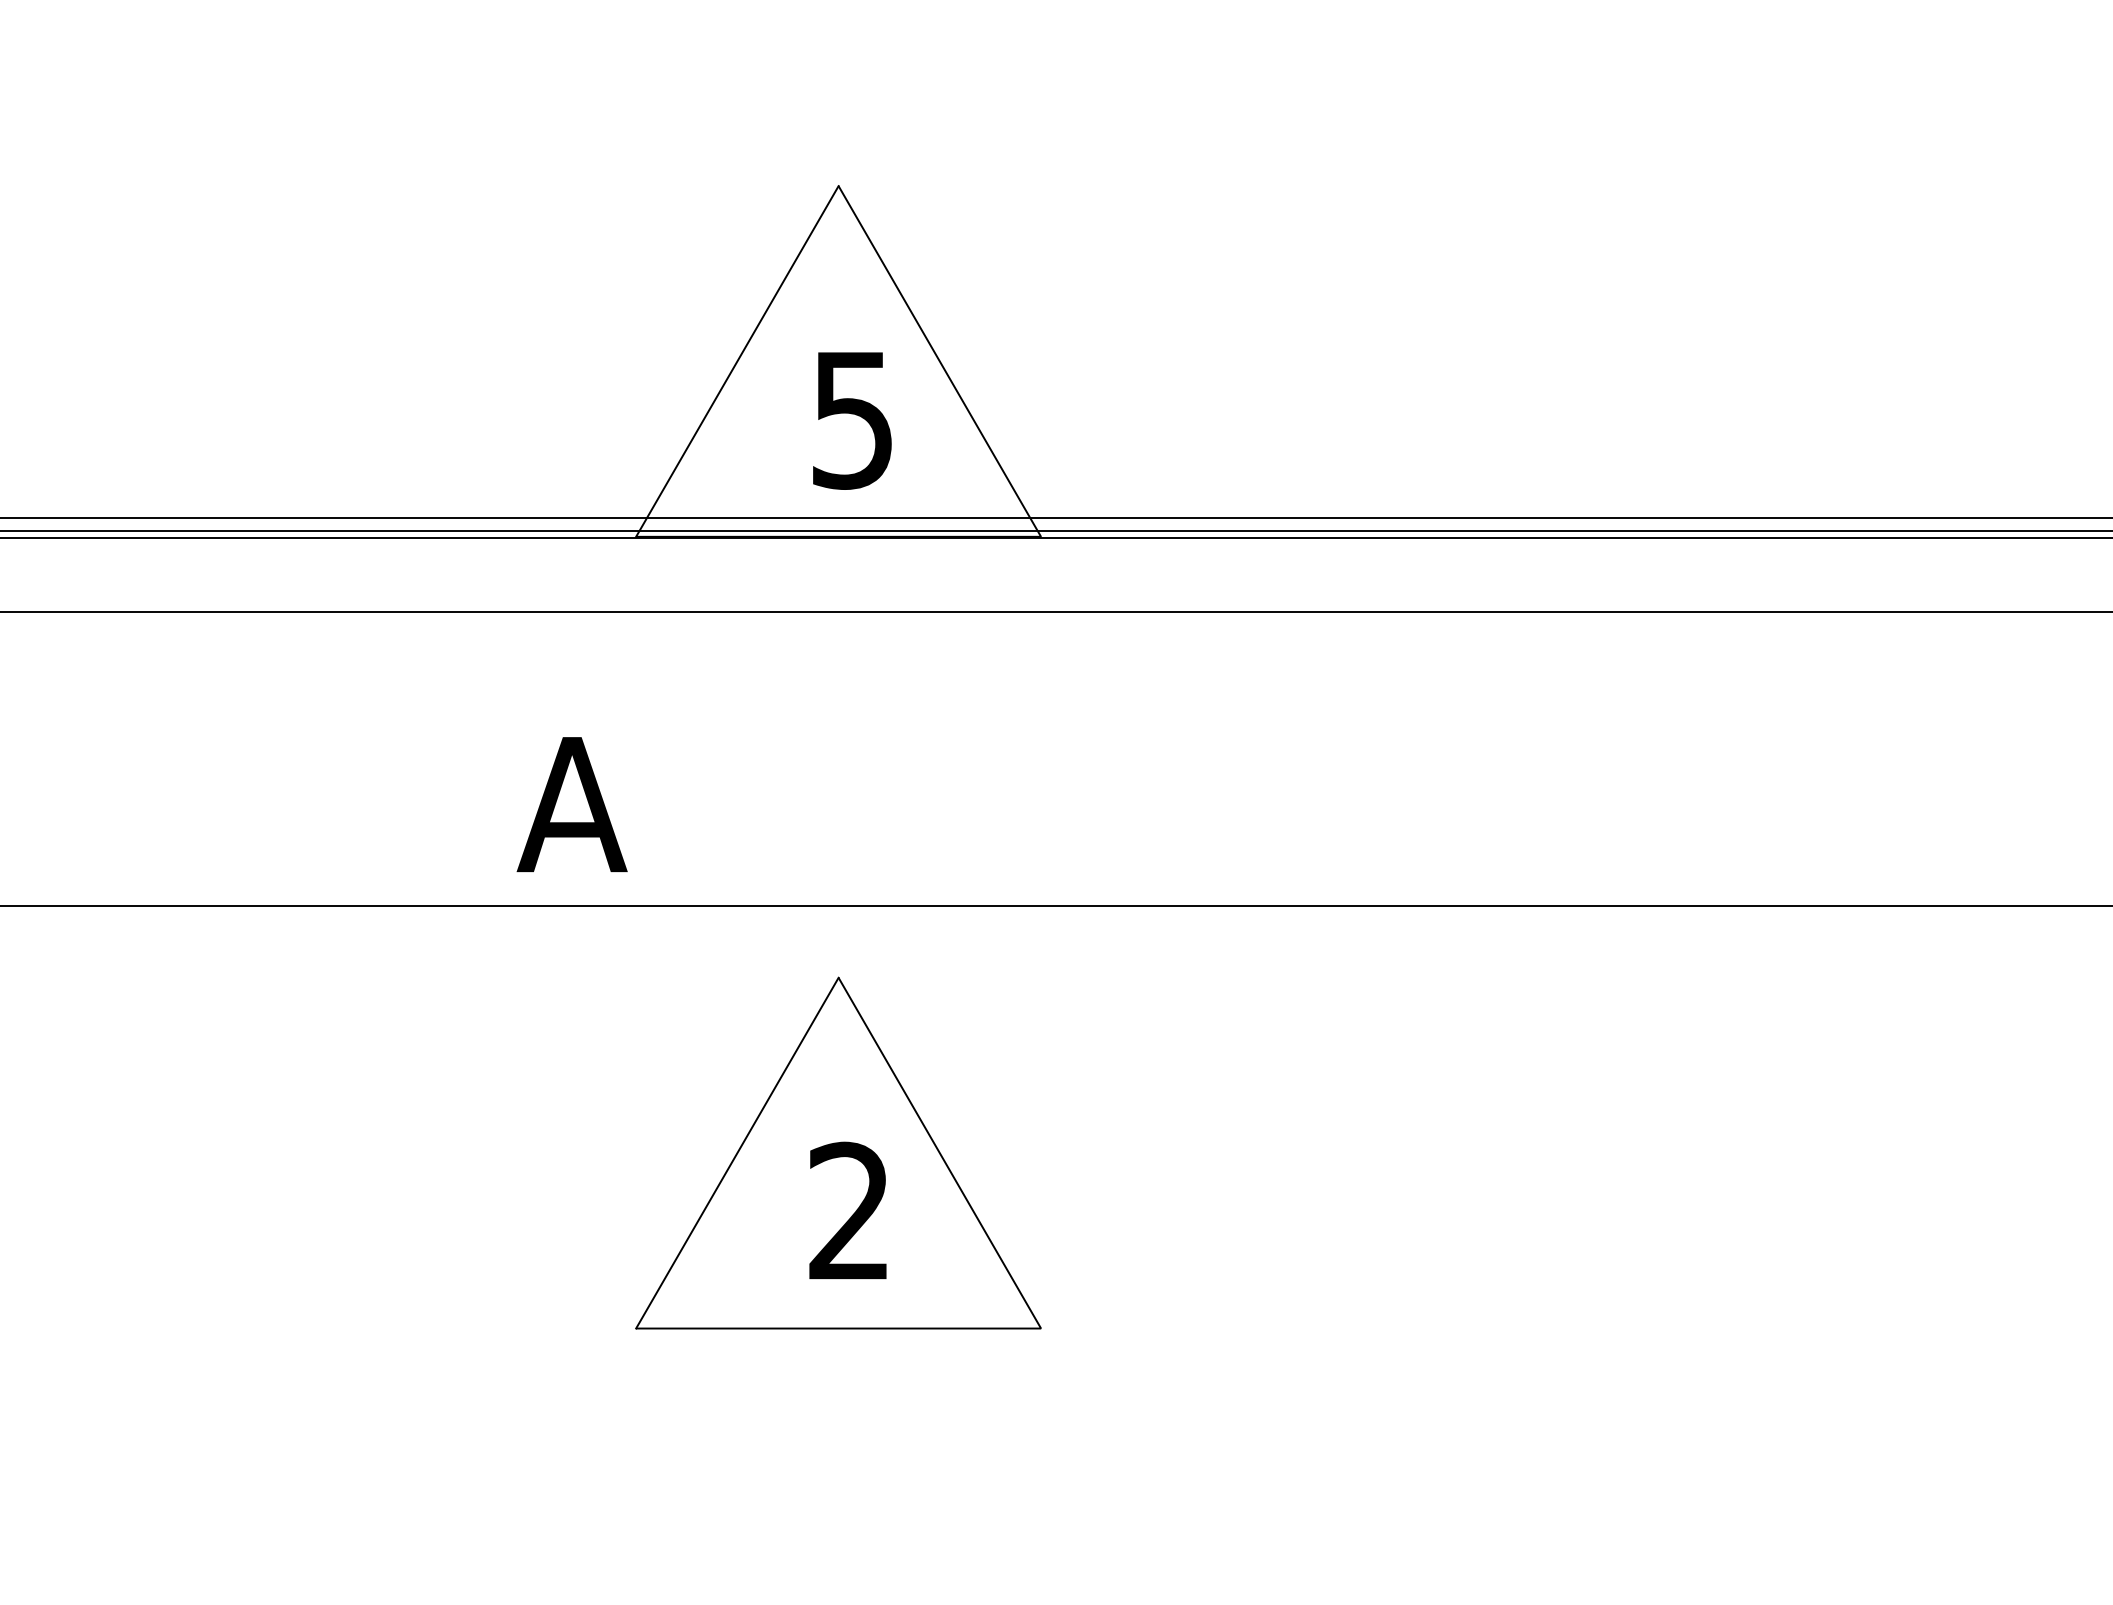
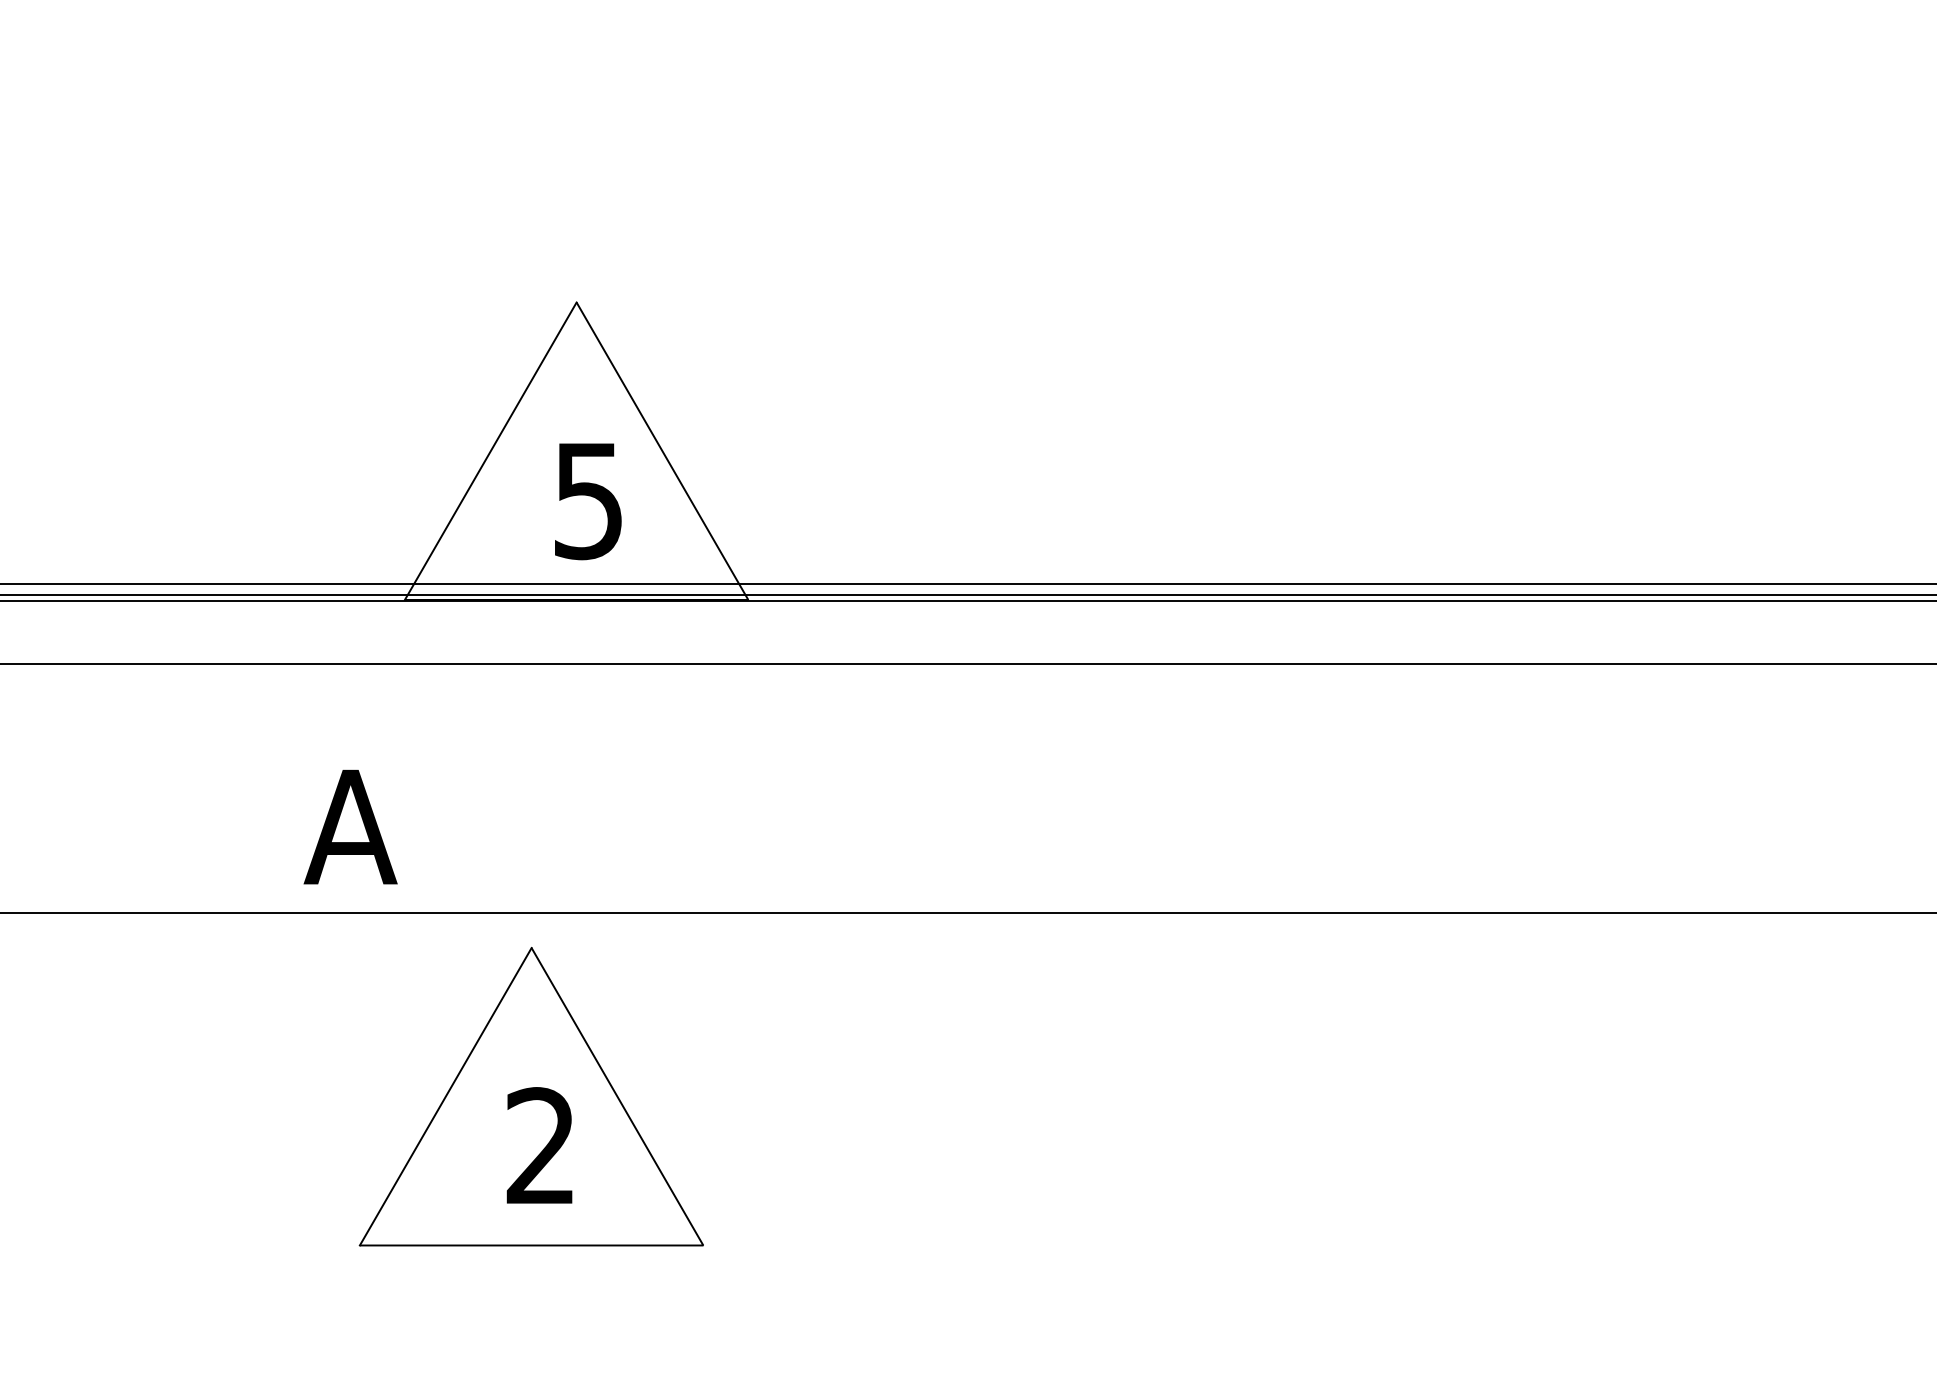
part: (837, 1152) -> (530, 1096), moved

